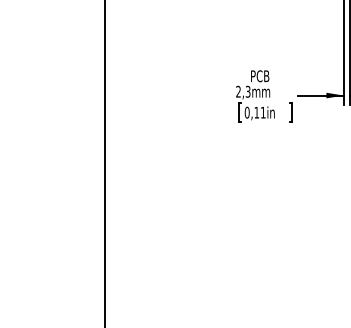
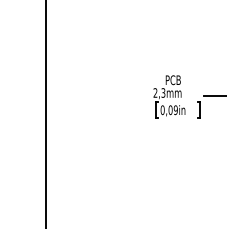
text: (259, 112) -> (172, 110), 0,11in -> 0,09in

